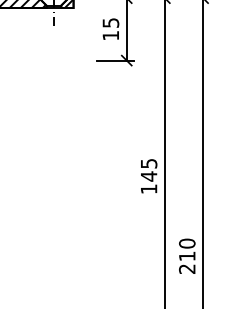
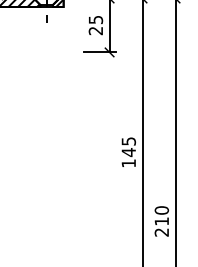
text: (110, 36) -> (95, 31), 15 -> 25

